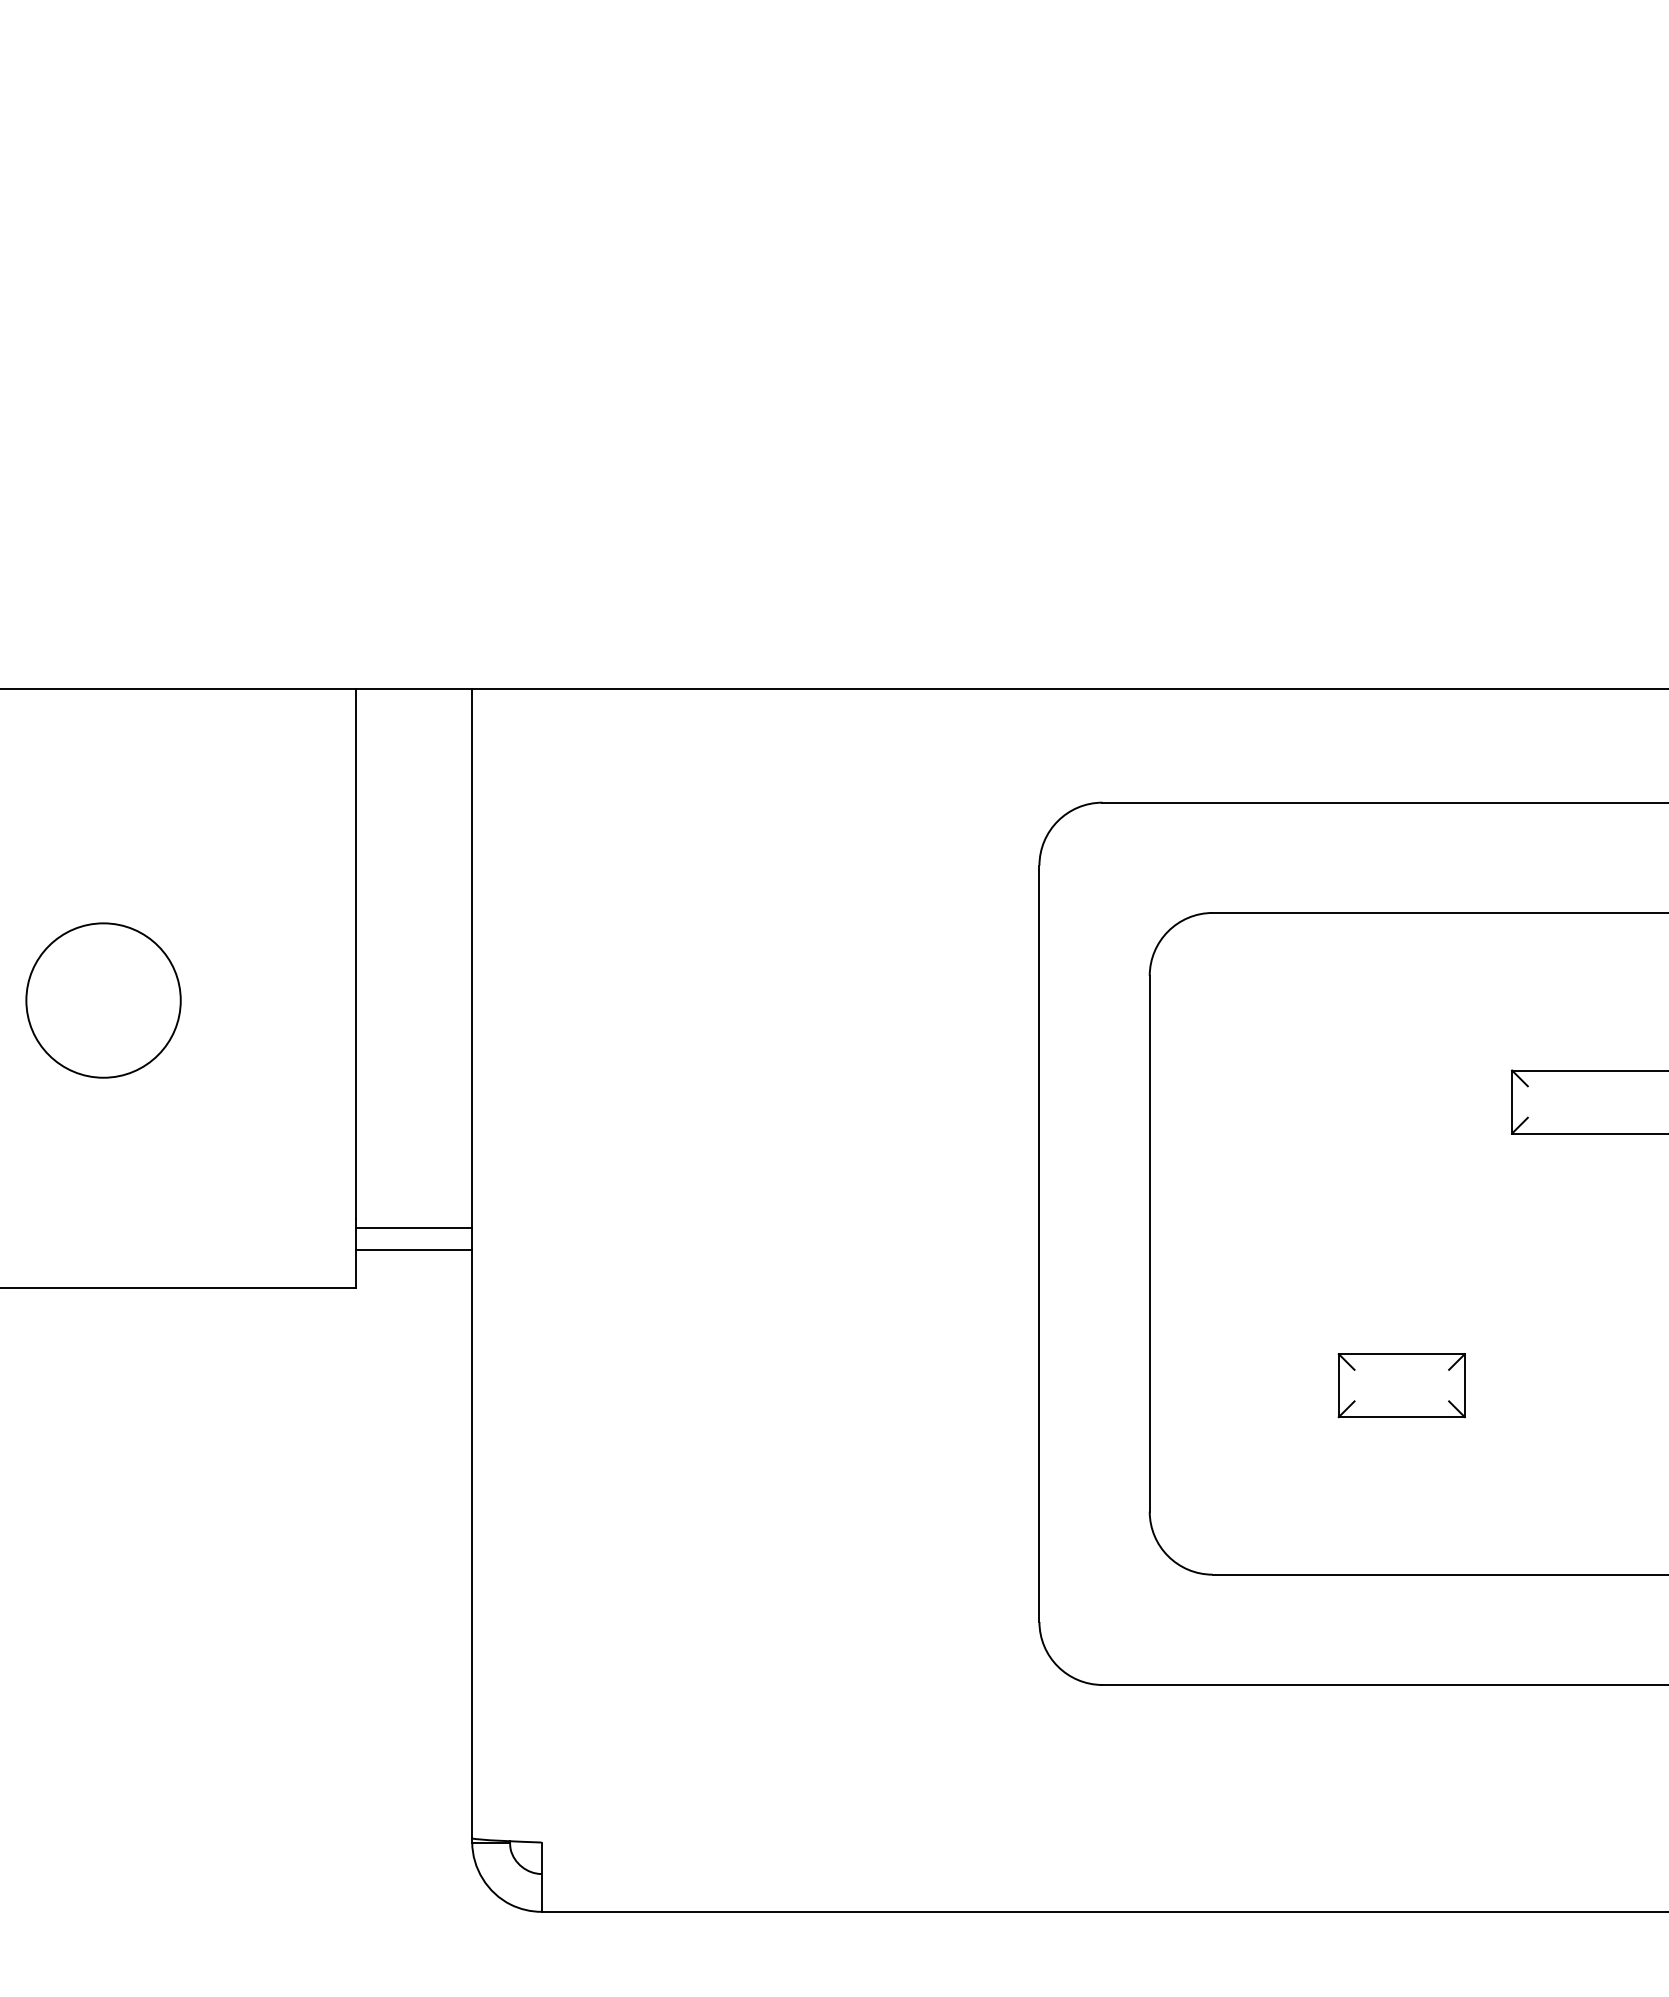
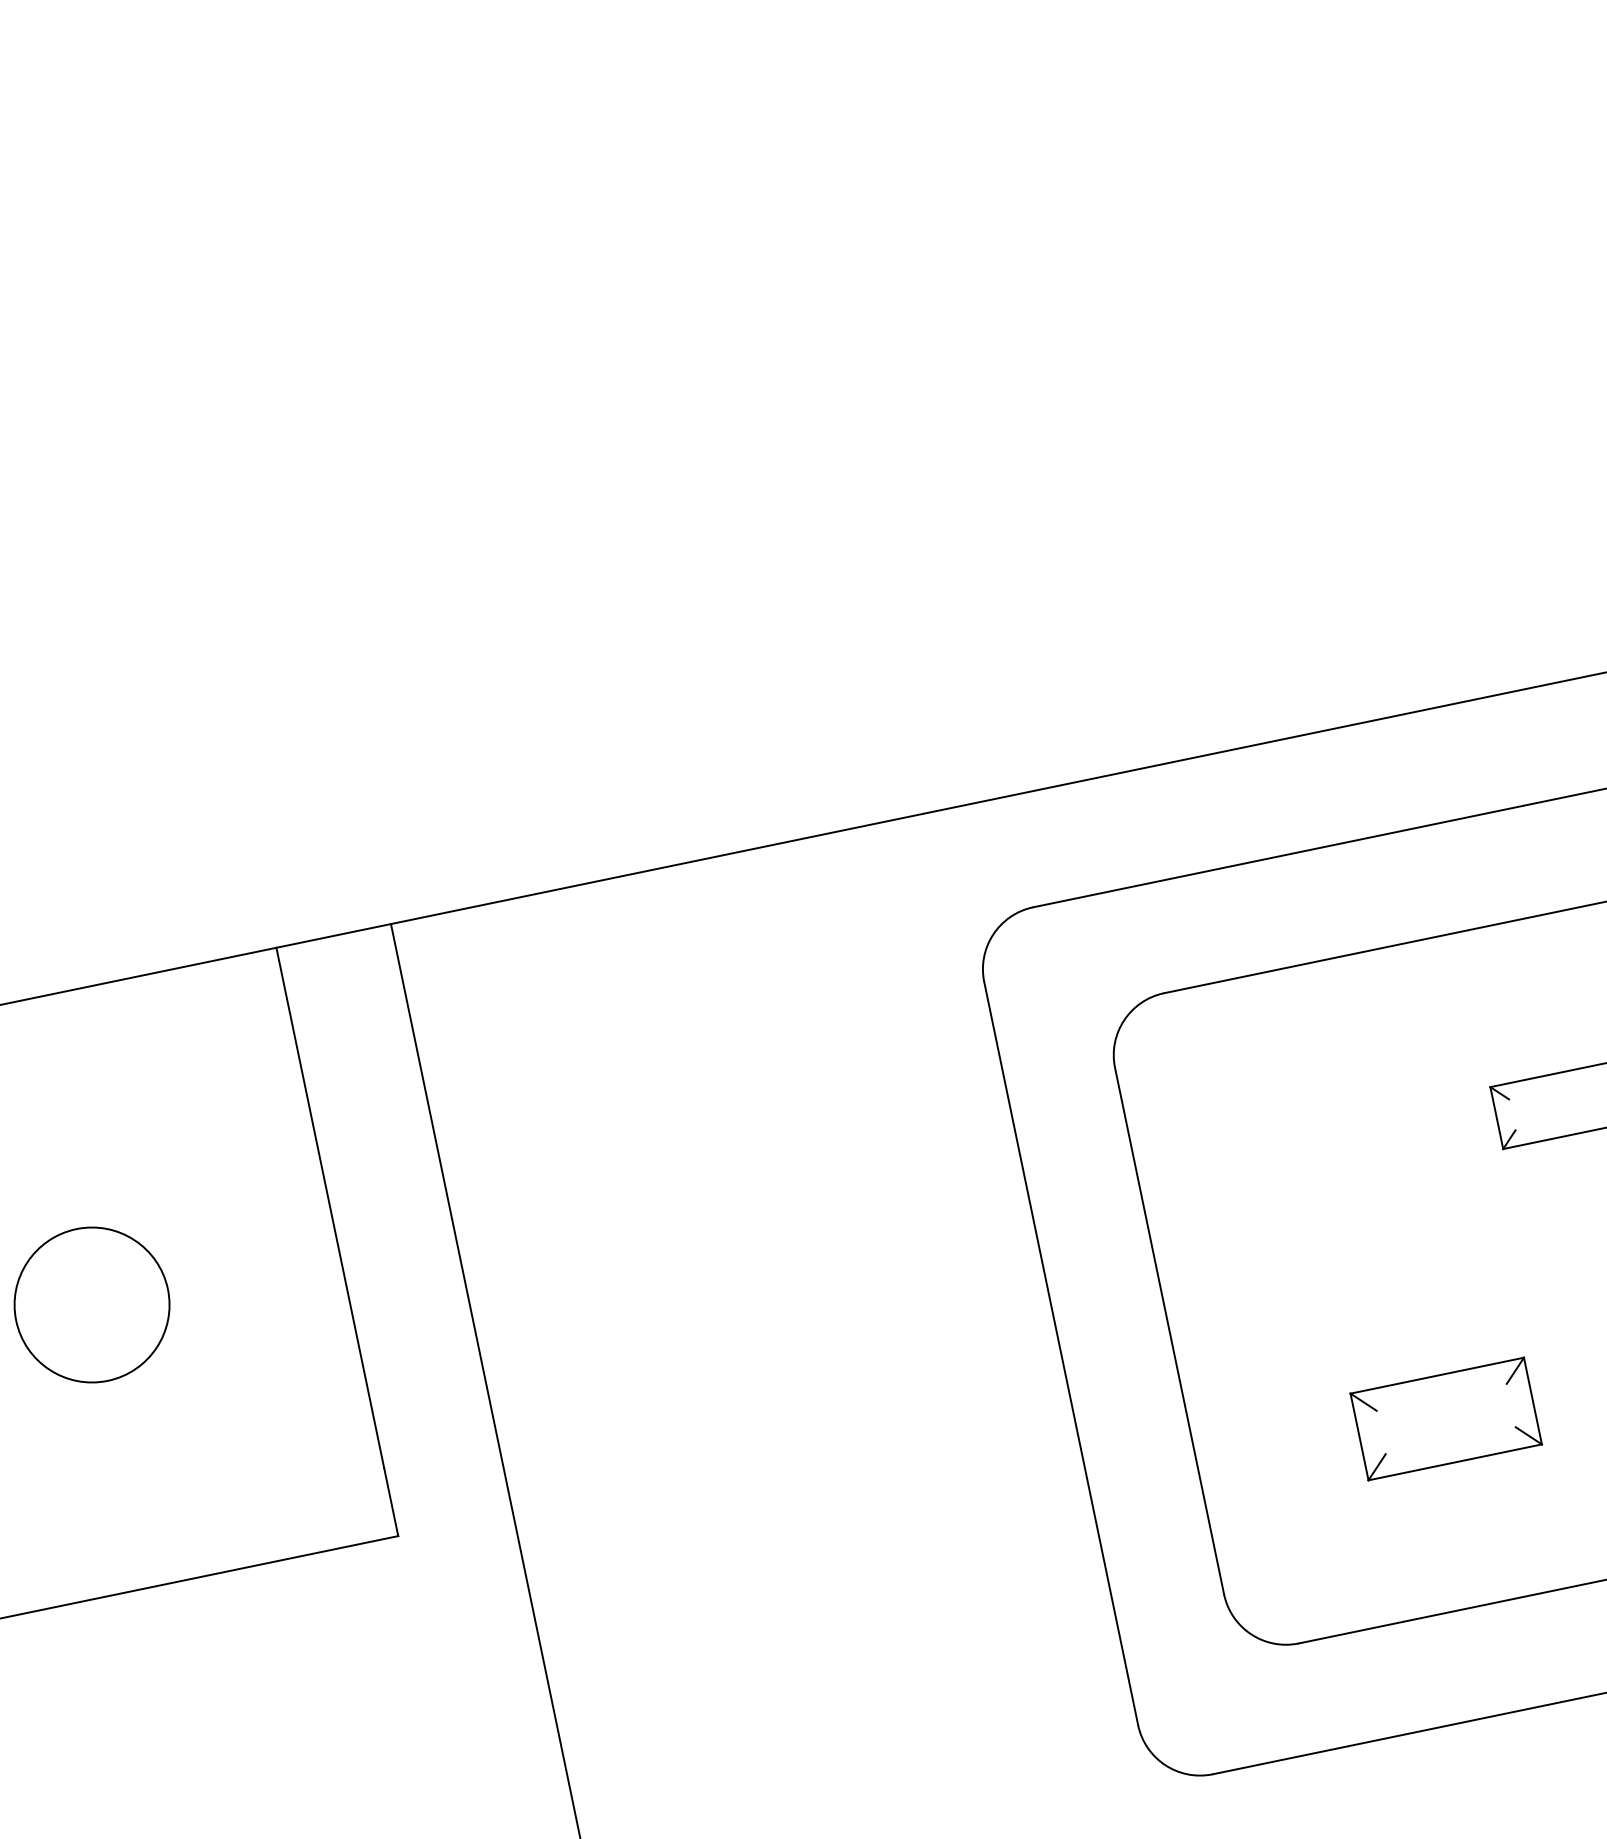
line: (413, 1228) -> (443, 1465), removed
line: (413, 1250) -> (447, 1487), removed
part: (1401, 1385) -> (1445, 1419), size x1.4

